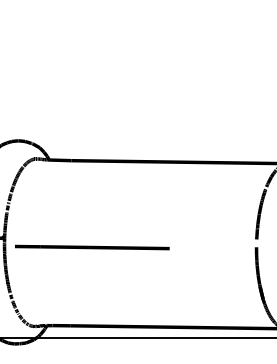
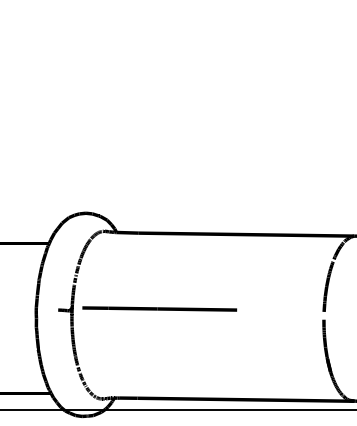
line: (92, 247) -> (159, 308), moved

